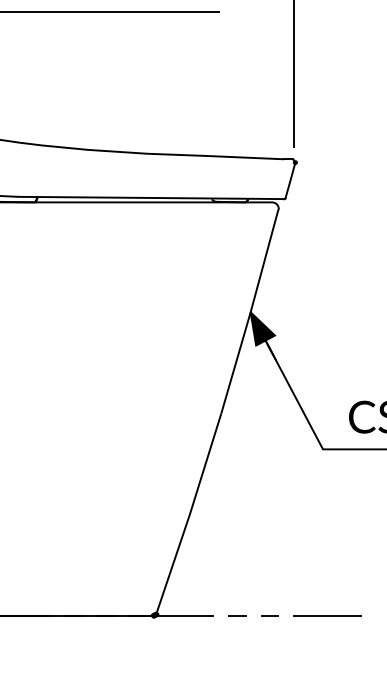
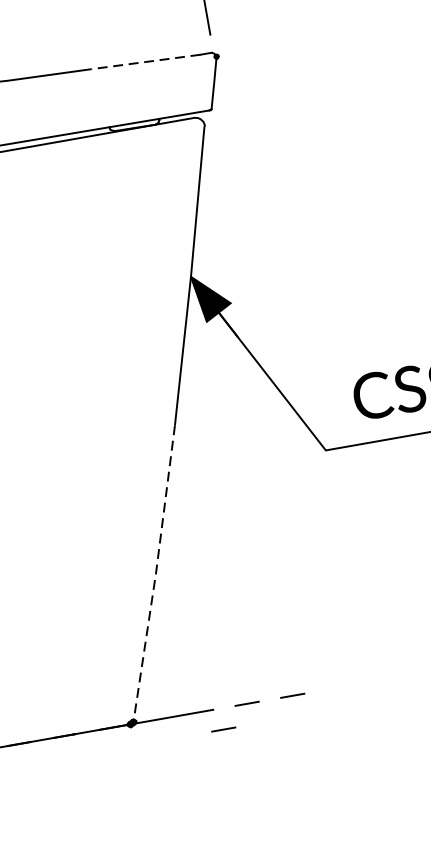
line: (245, 157) -> (145, 61), solid -> dashed
line: (189, 514) -> (155, 574), solid -> dashed
line: (327, 615) -> (373, 681), removed
line: (217, 630) -> (223, 729), added

